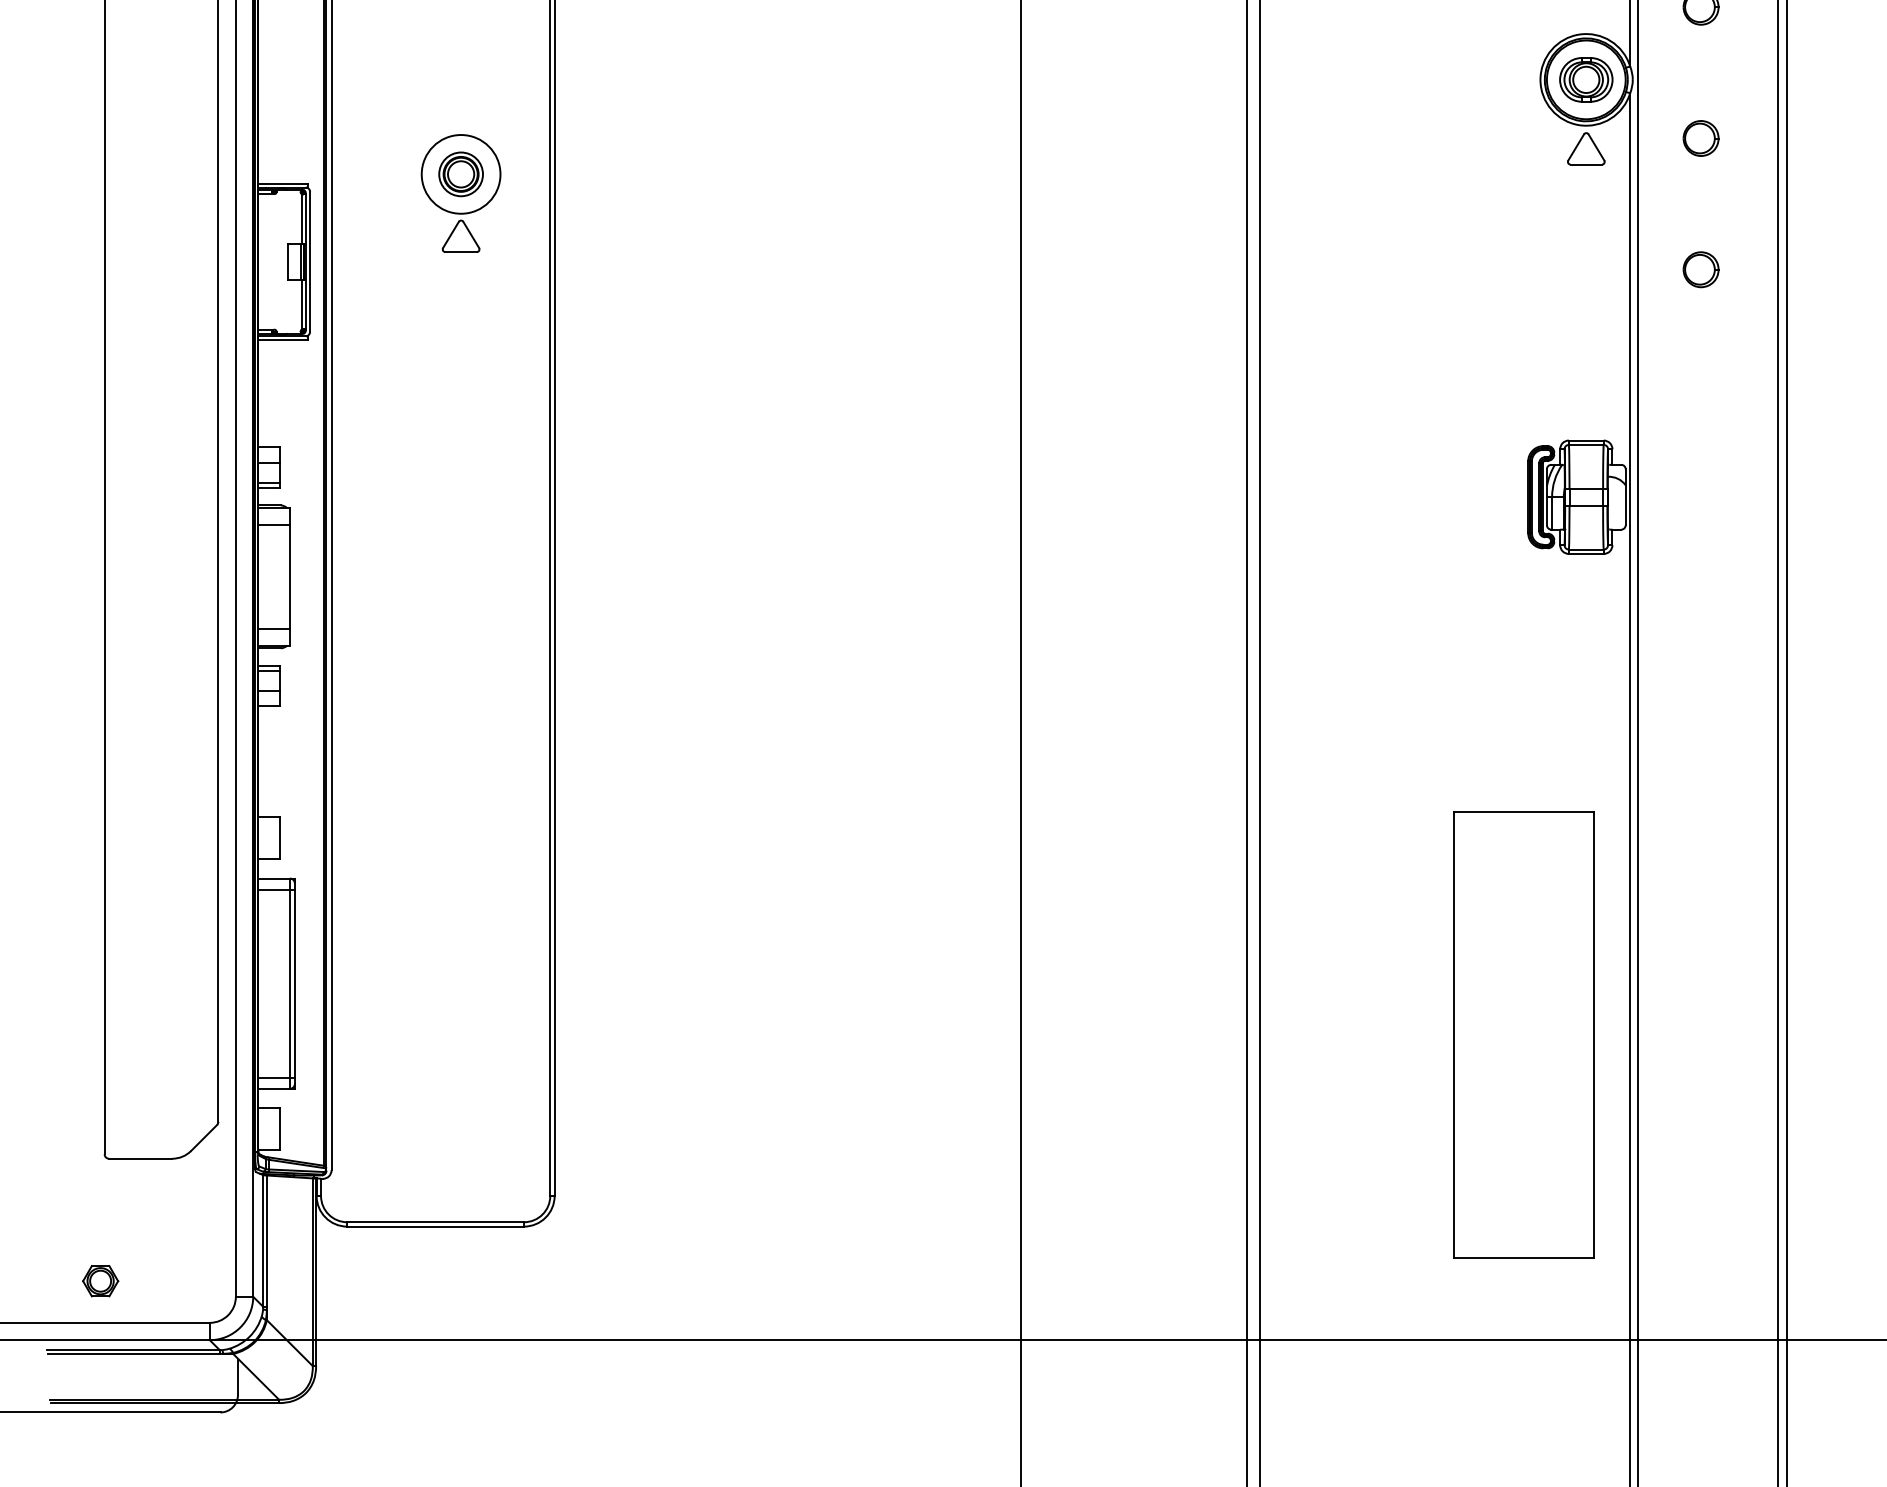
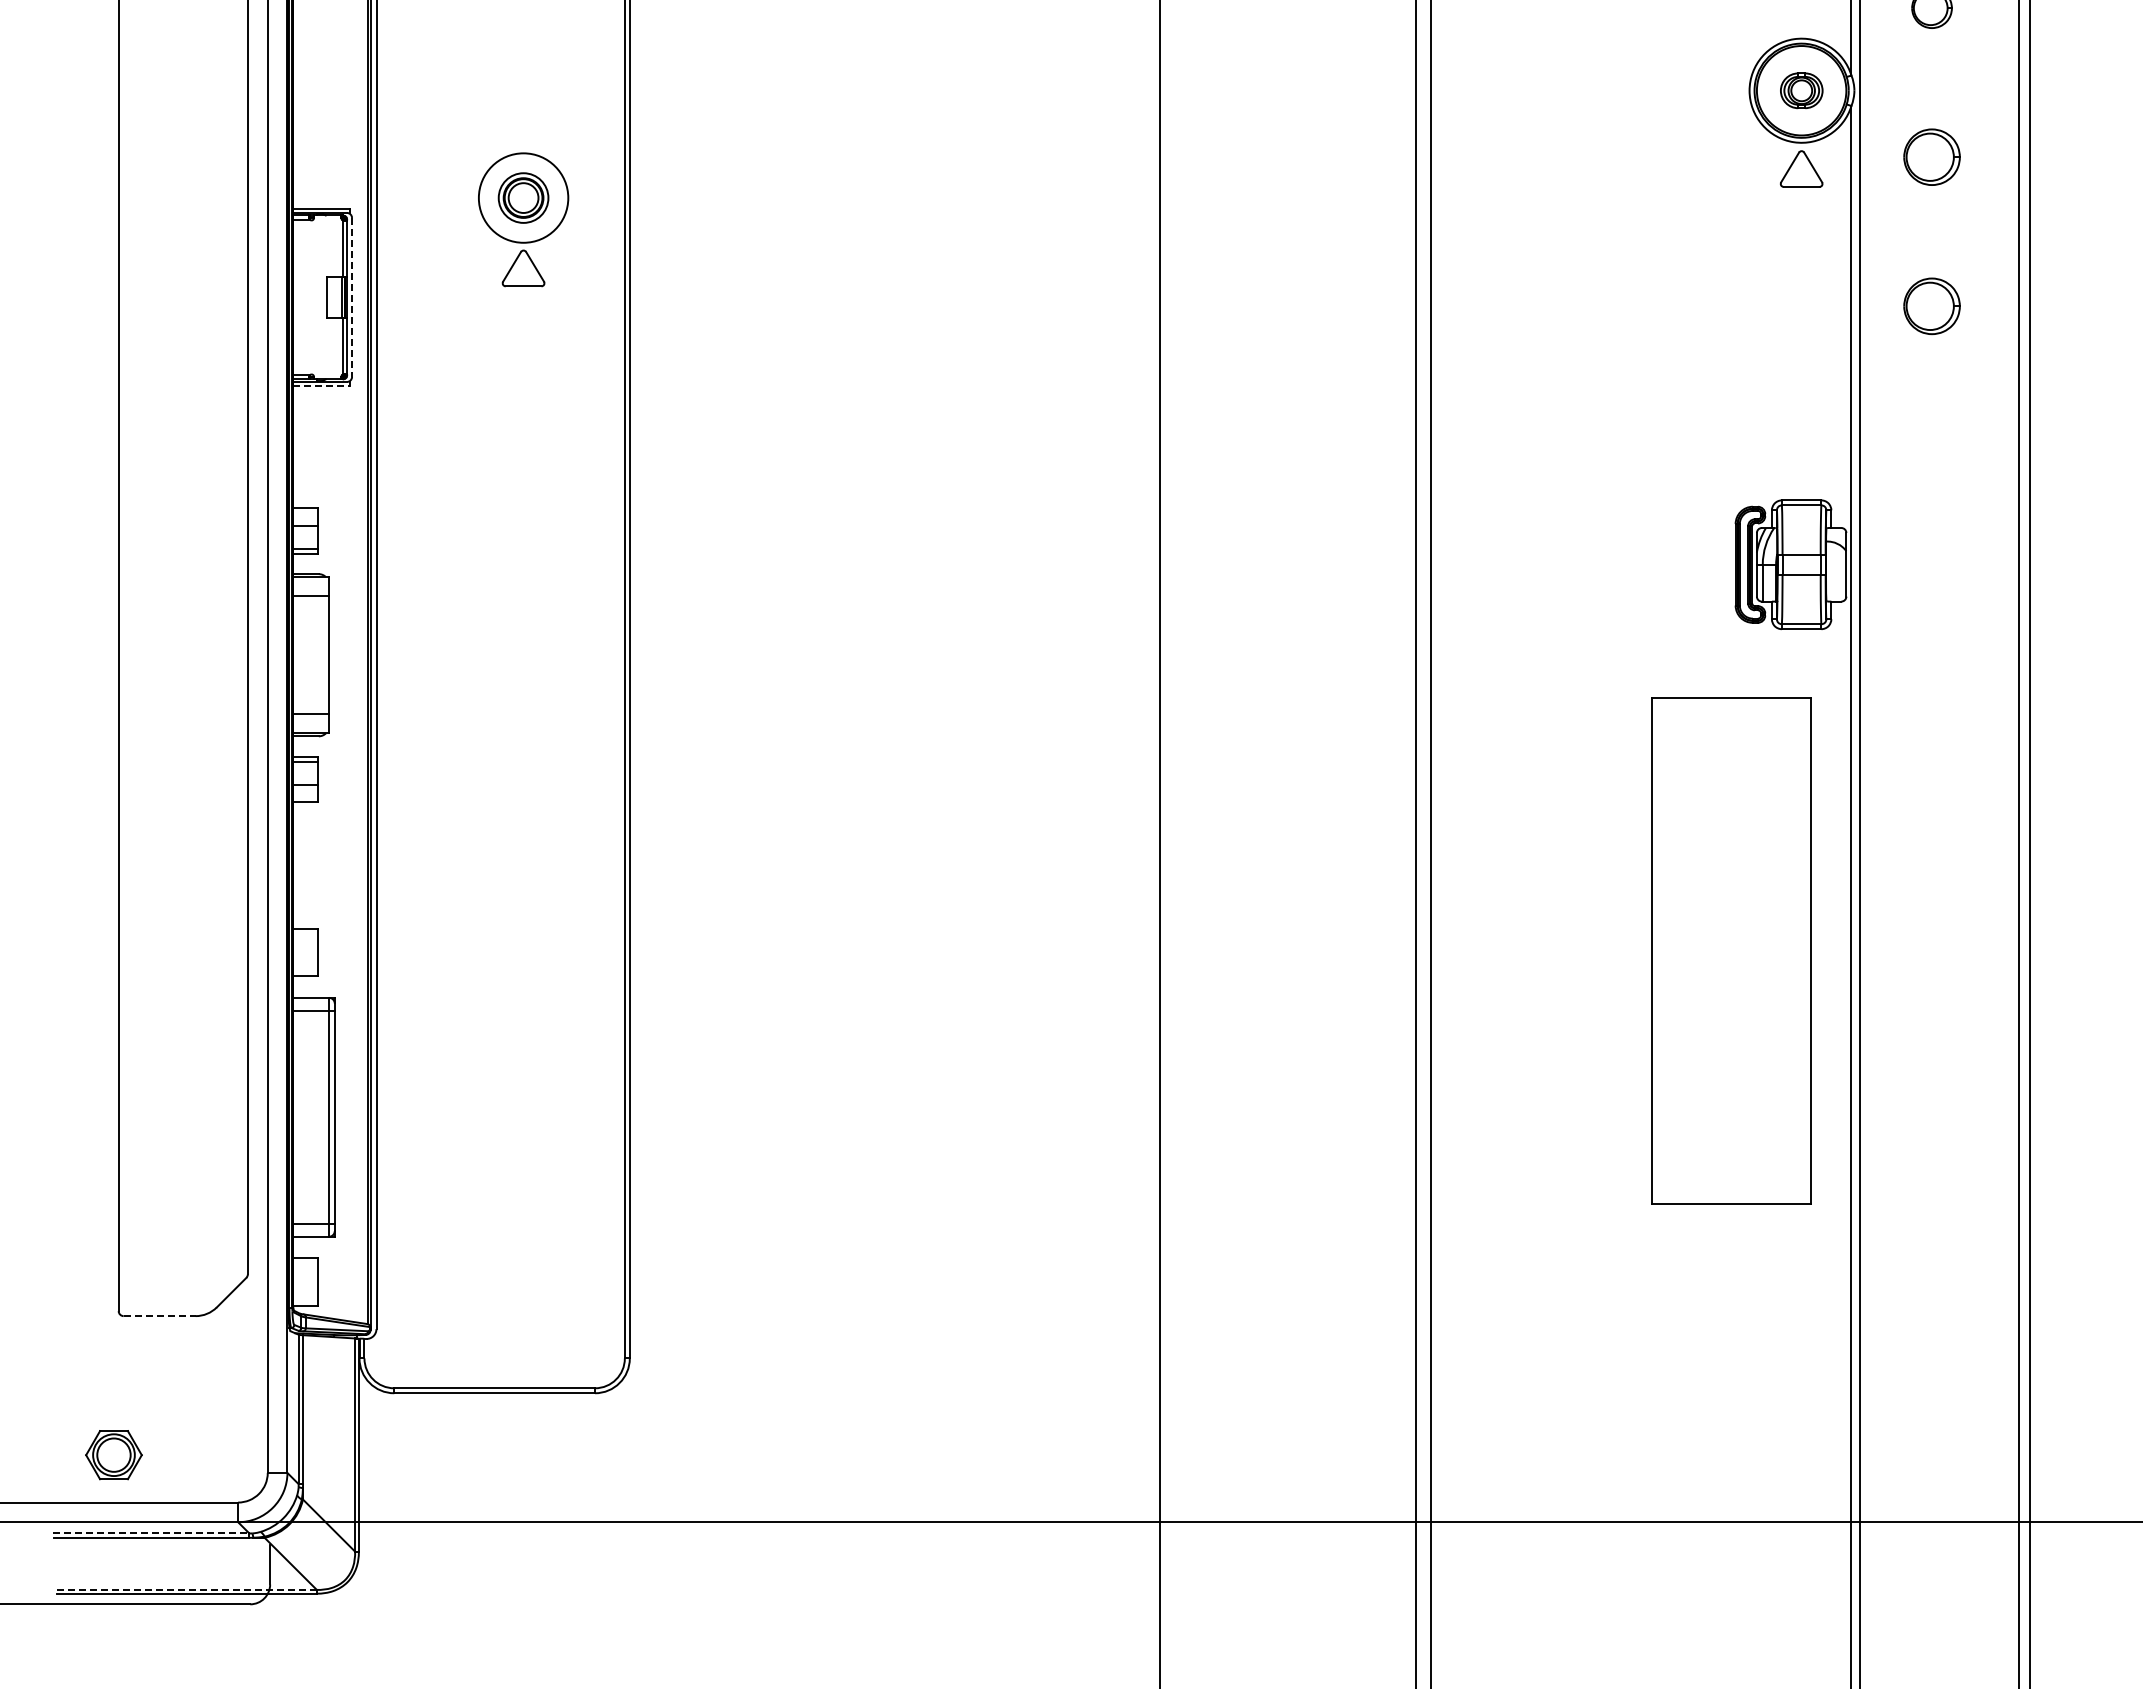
part: (1586, 79) -> (1801, 90), size x0.7
part: (1700, 138) -> (1931, 157), size x1.4
line: (310, 261) -> (352, 297), solid -> dashed
part: (1700, 269) -> (1931, 306), size x1.4
line: (283, 340) -> (321, 386), solid -> dashed
part: (1524, 1034) -> (1731, 950), moved
line: (141, 1159) -> (160, 1316), solid -> dashed
part: (100, 1281) -> (114, 1455), size x1.4
line: (133, 1350) -> (151, 1533), solid -> dashed
line: (164, 1399) -> (186, 1589), solid -> dashed

